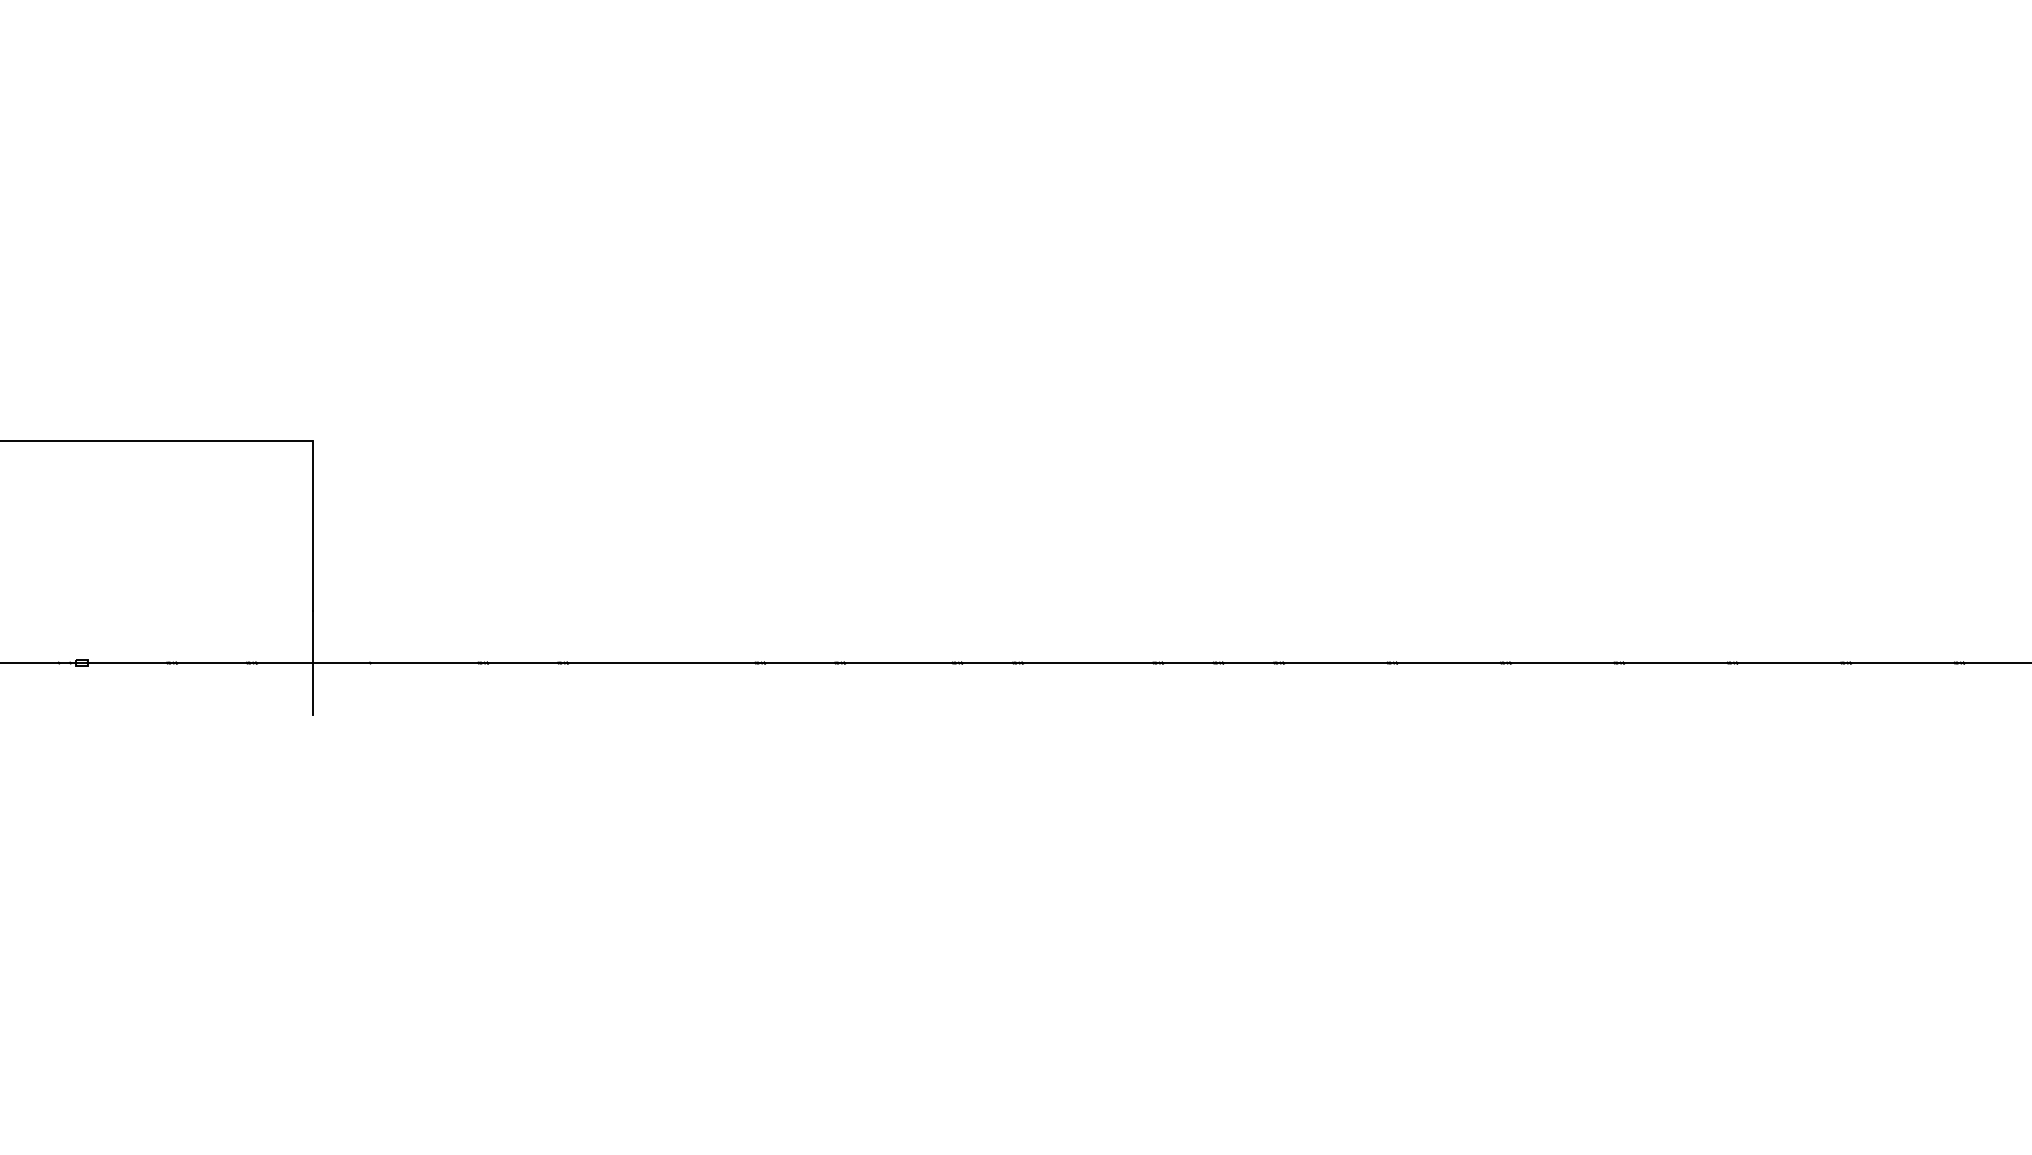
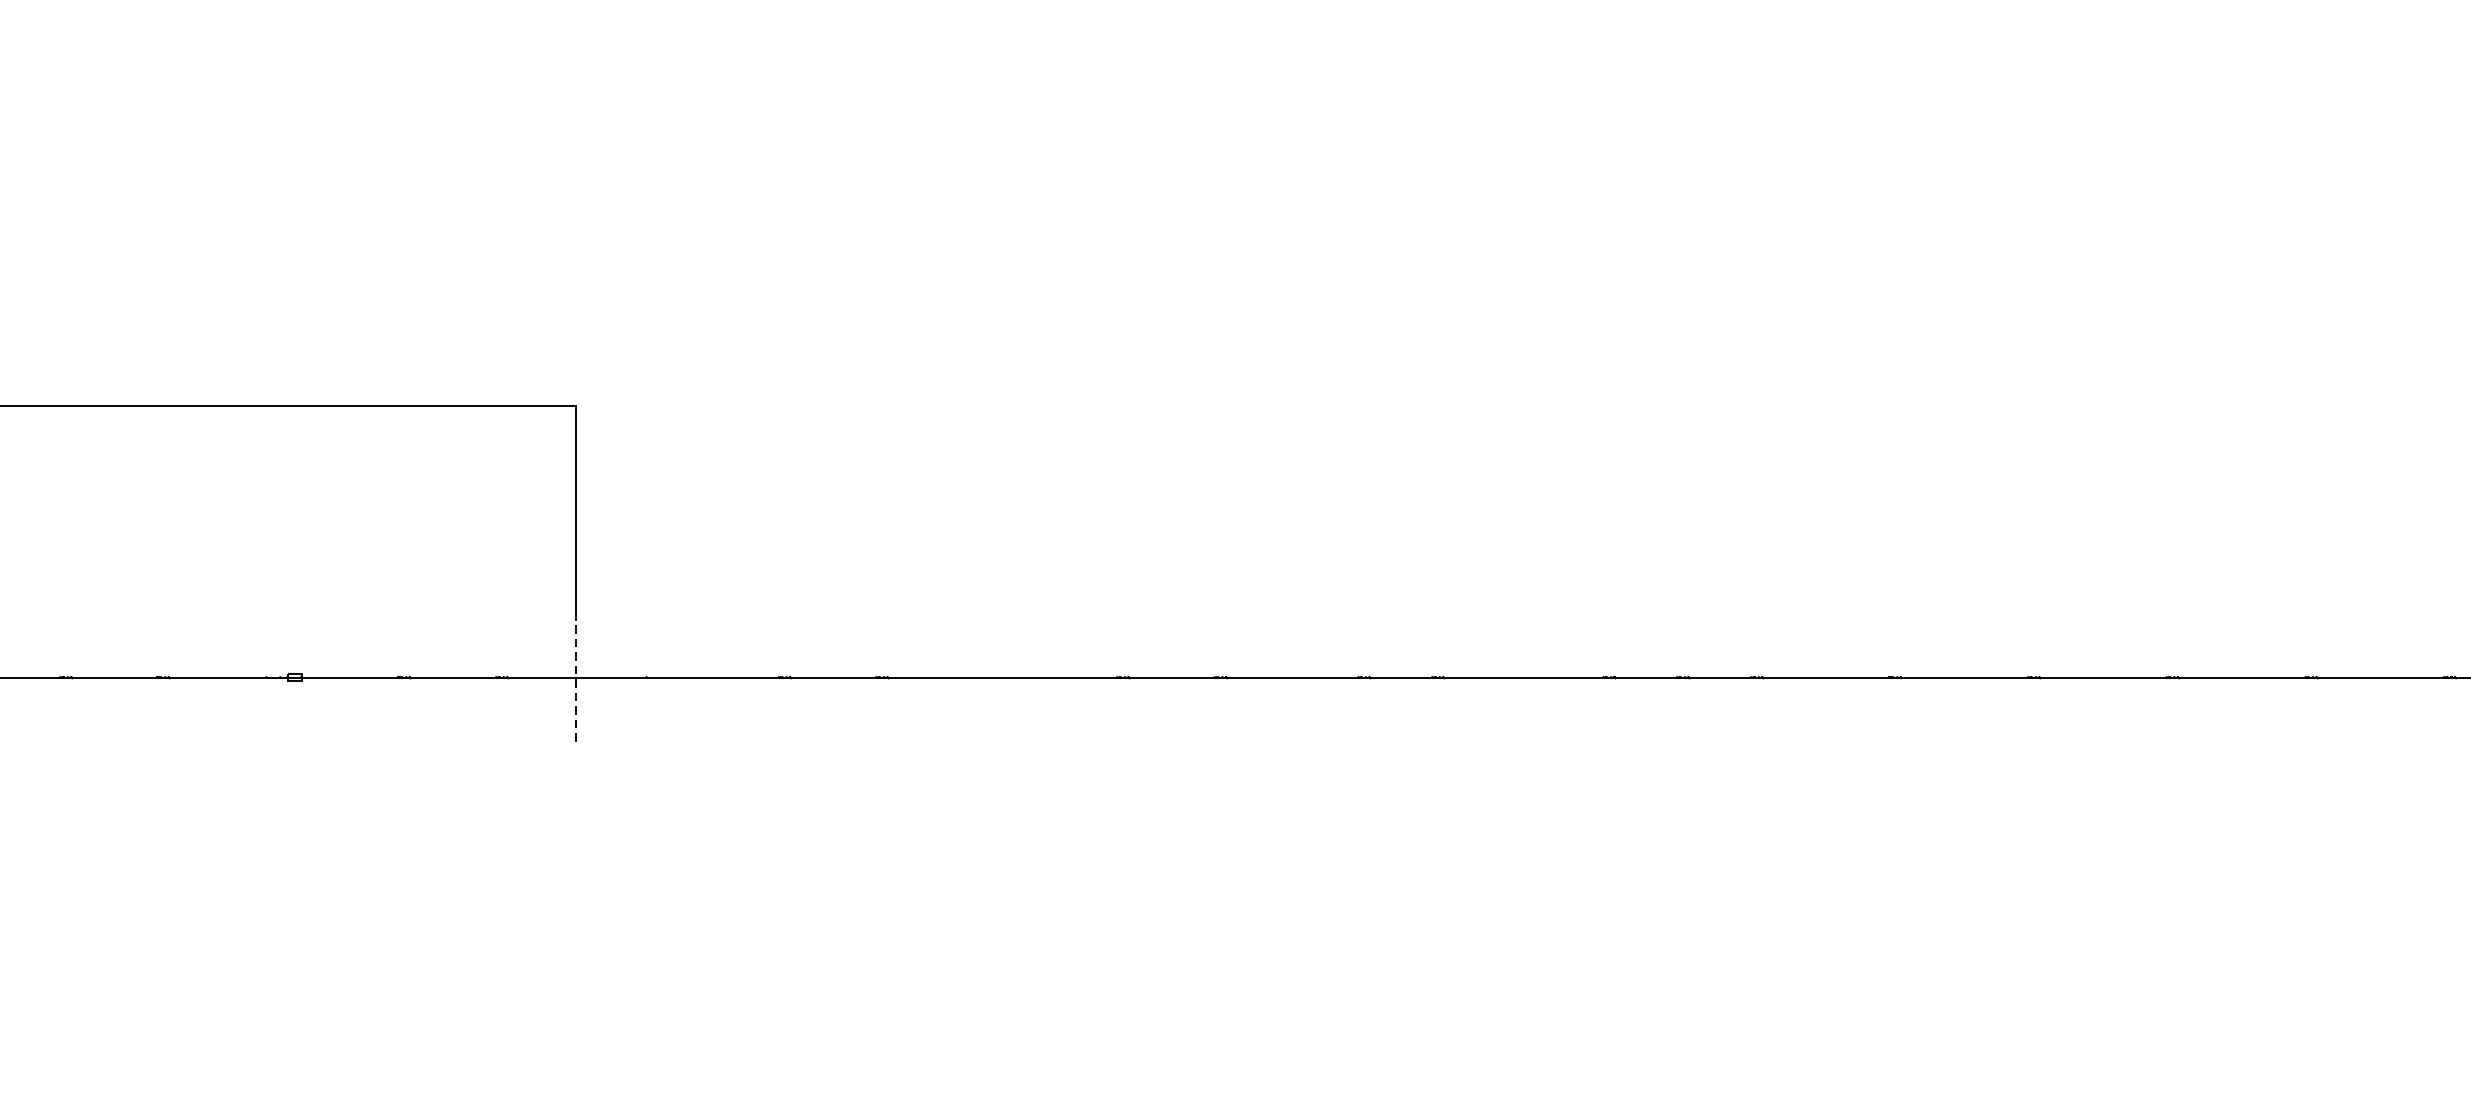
line: (312, 662) -> (576, 676), solid -> dashed

